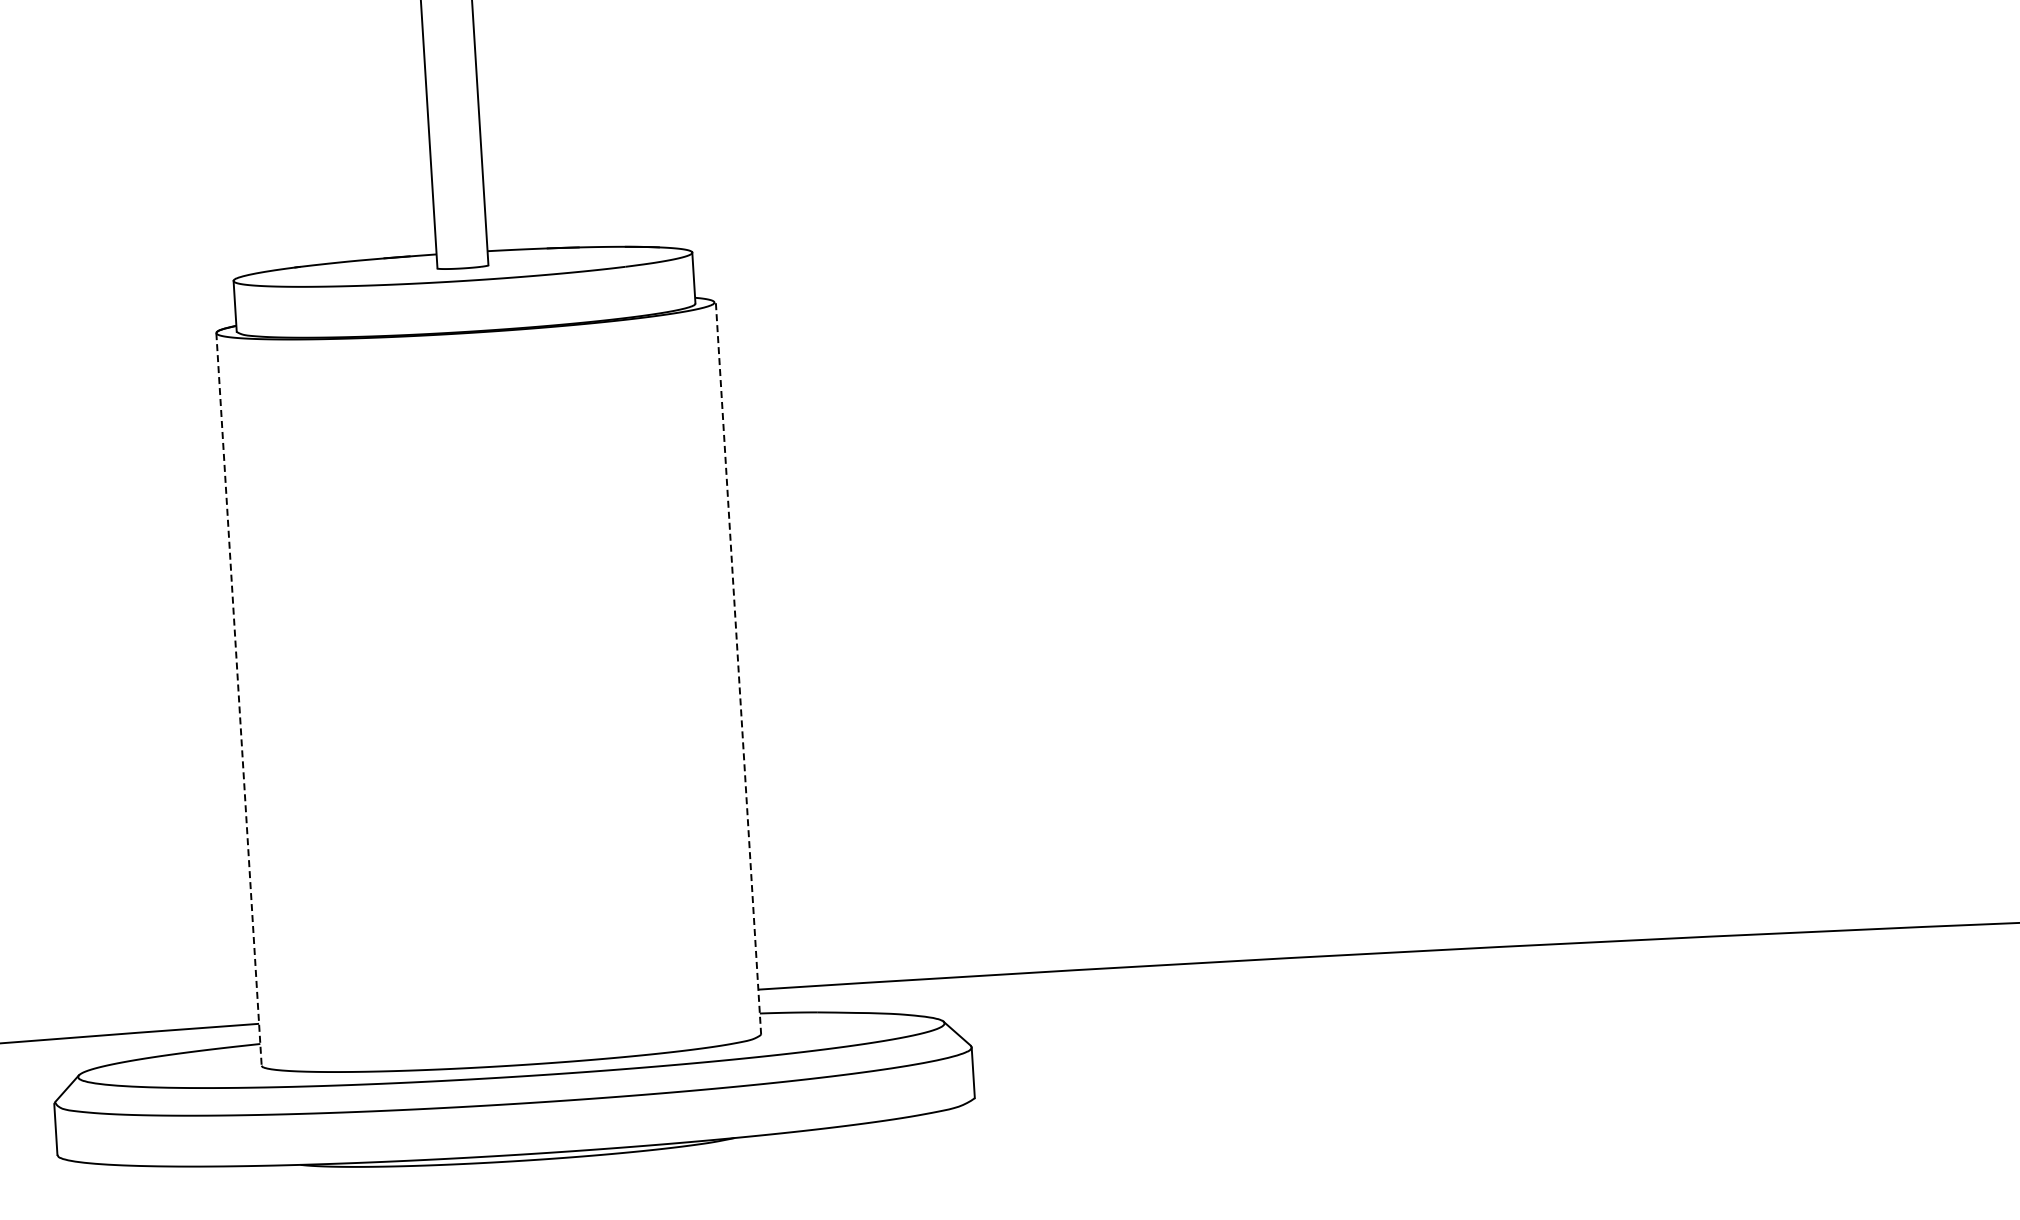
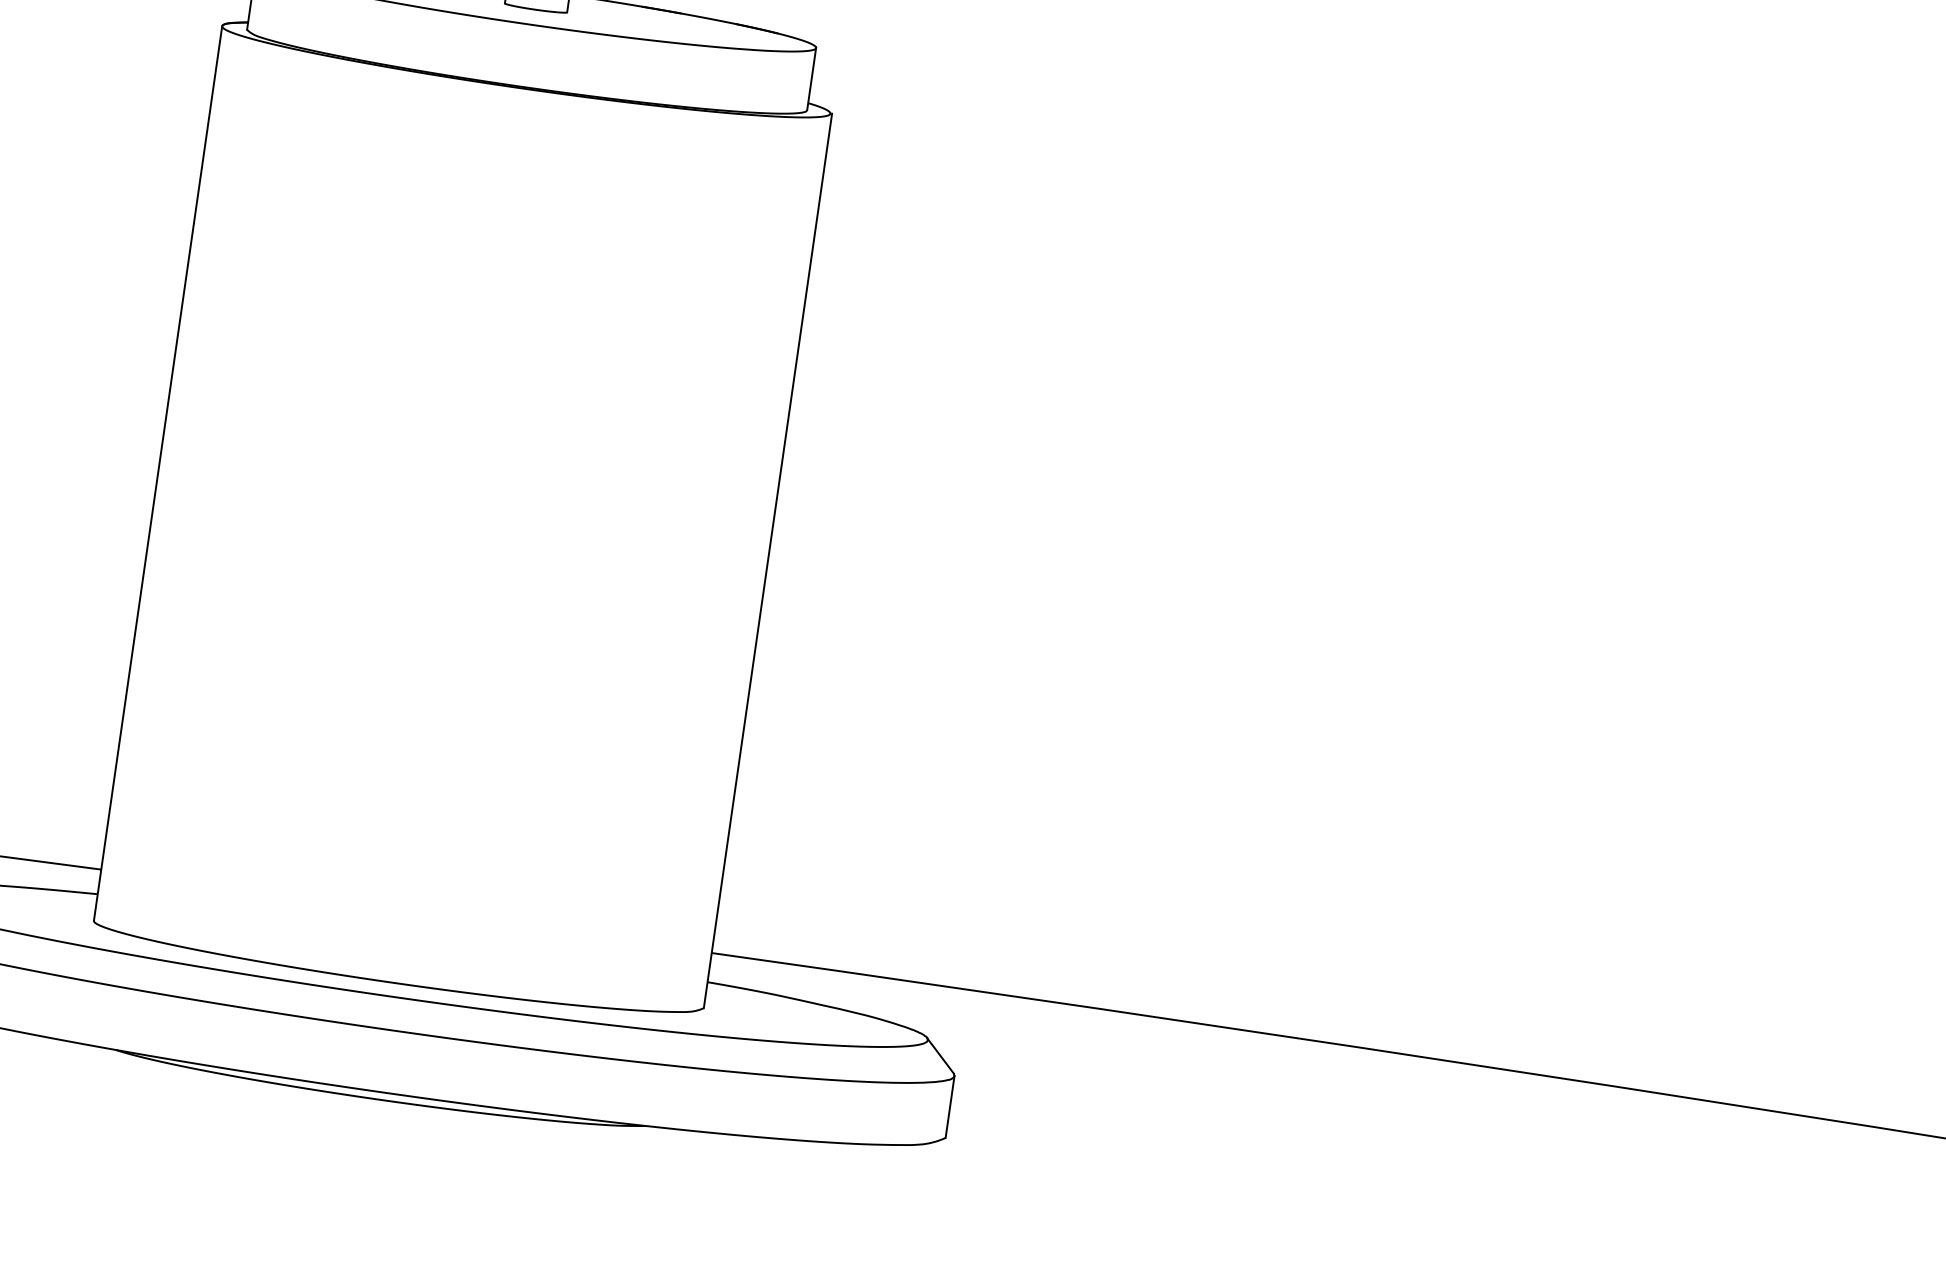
line: (738, 668) -> (767, 560), dashed -> solid
line: (239, 699) -> (158, 473), dashed -> solid

